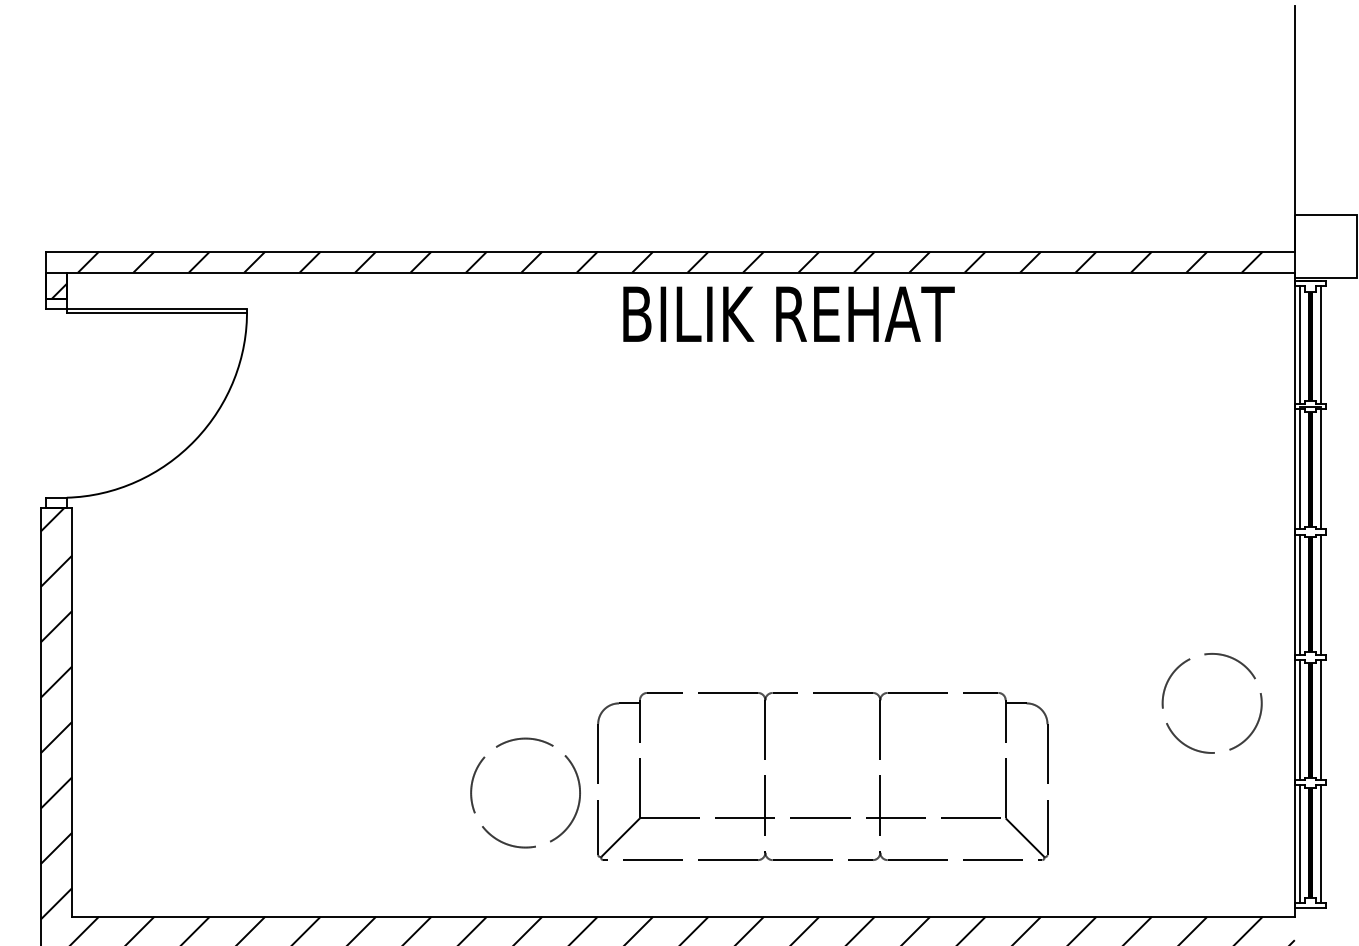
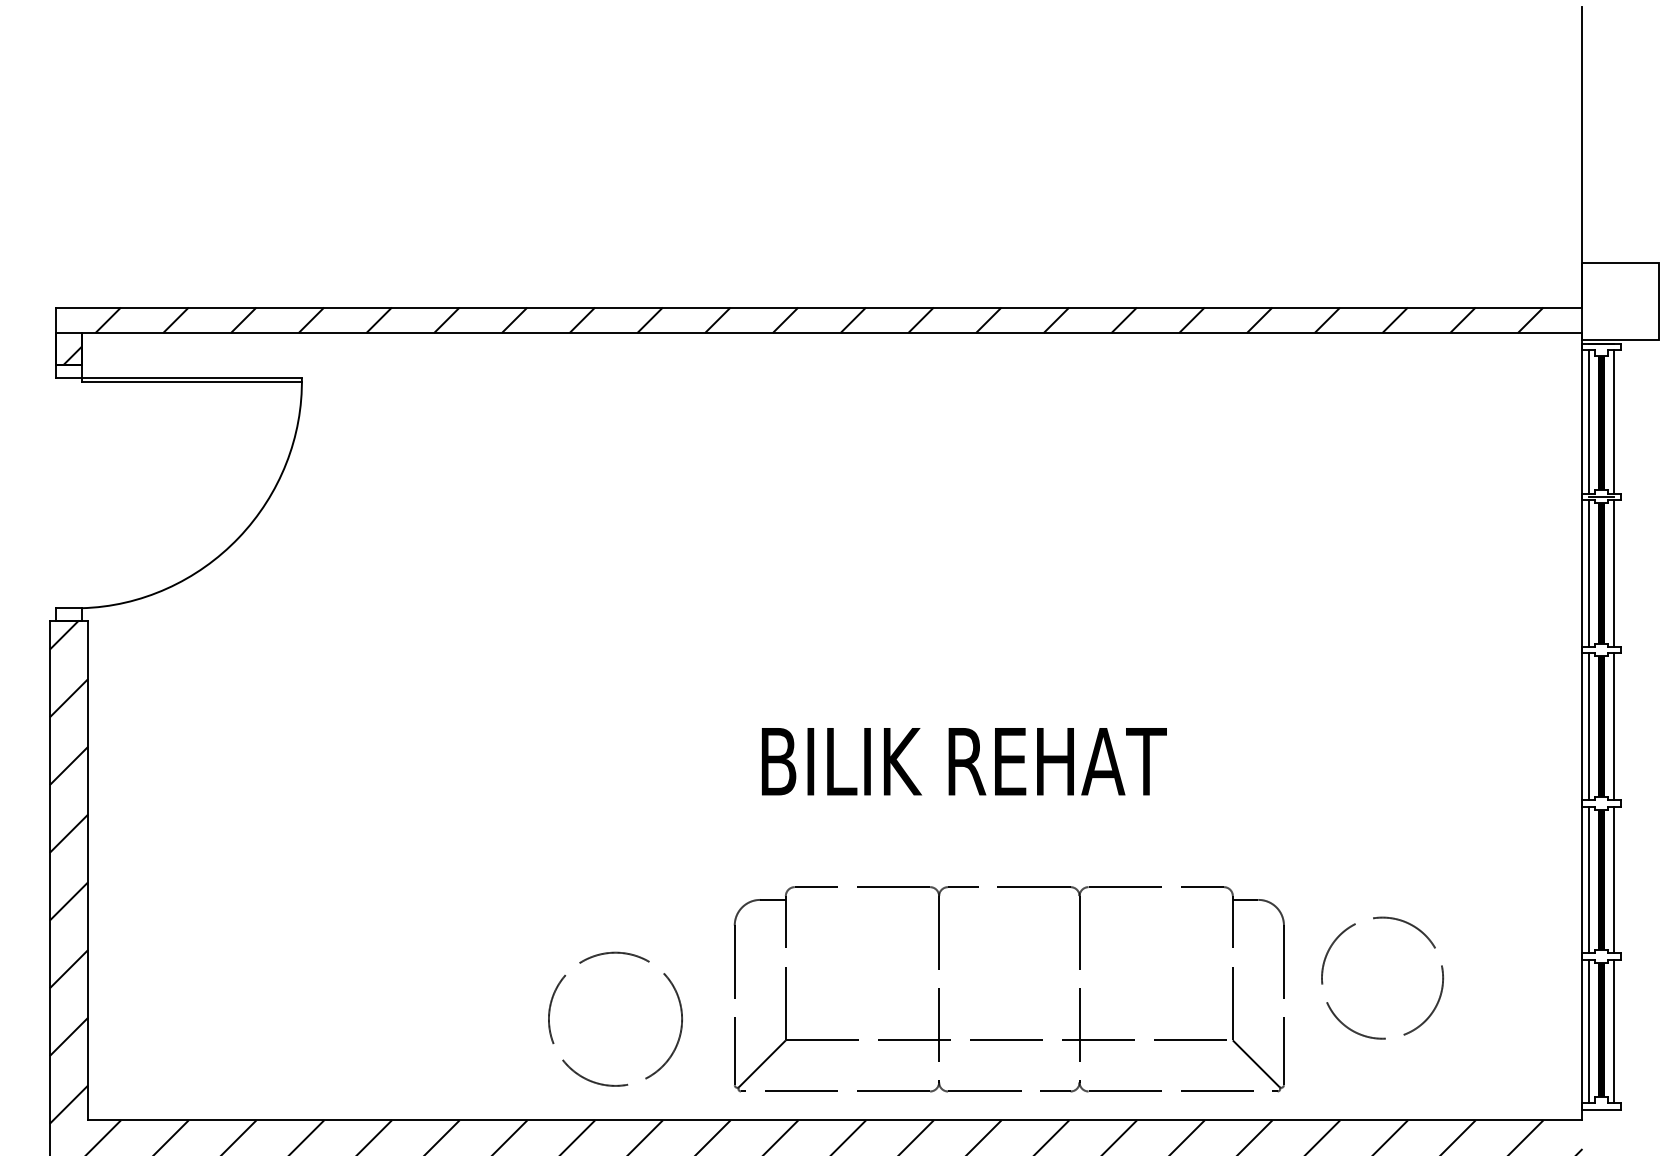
text: (788, 313) -> (963, 760), moved
circle: (1211, 703) -> (1381, 978), moved
circle: (525, 792) -> (615, 1018), moved
part: (822, 817) -> (1008, 1039), moved

